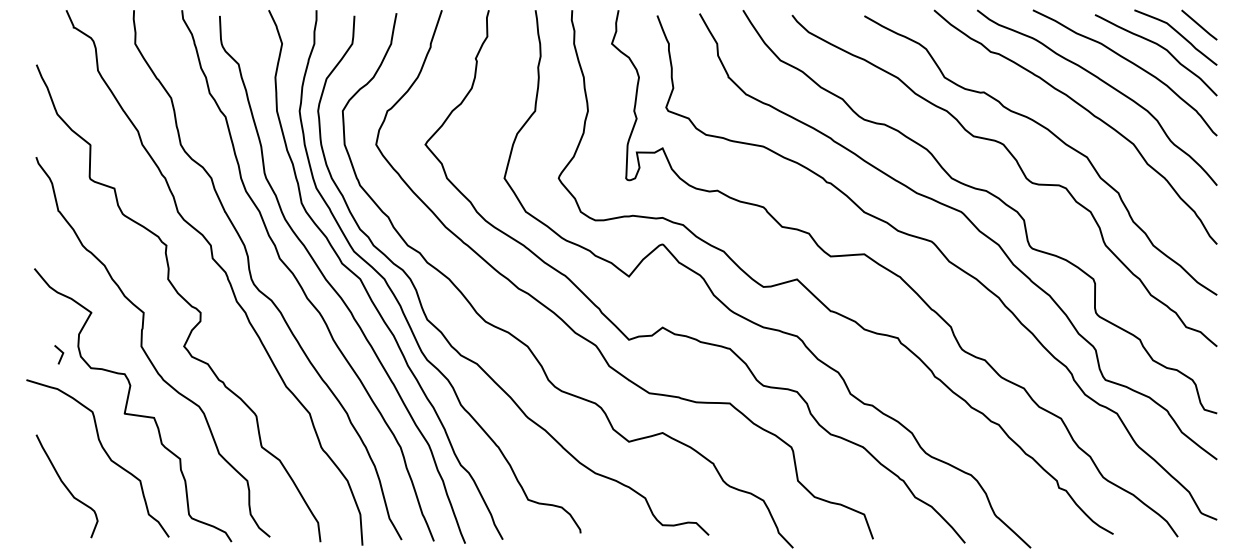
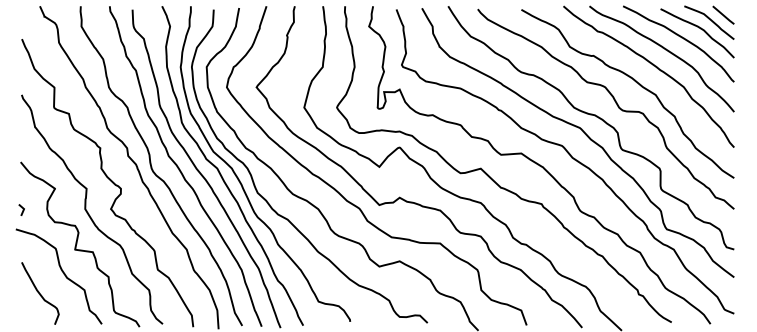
line: (58, 352) -> (21, 208), moved

